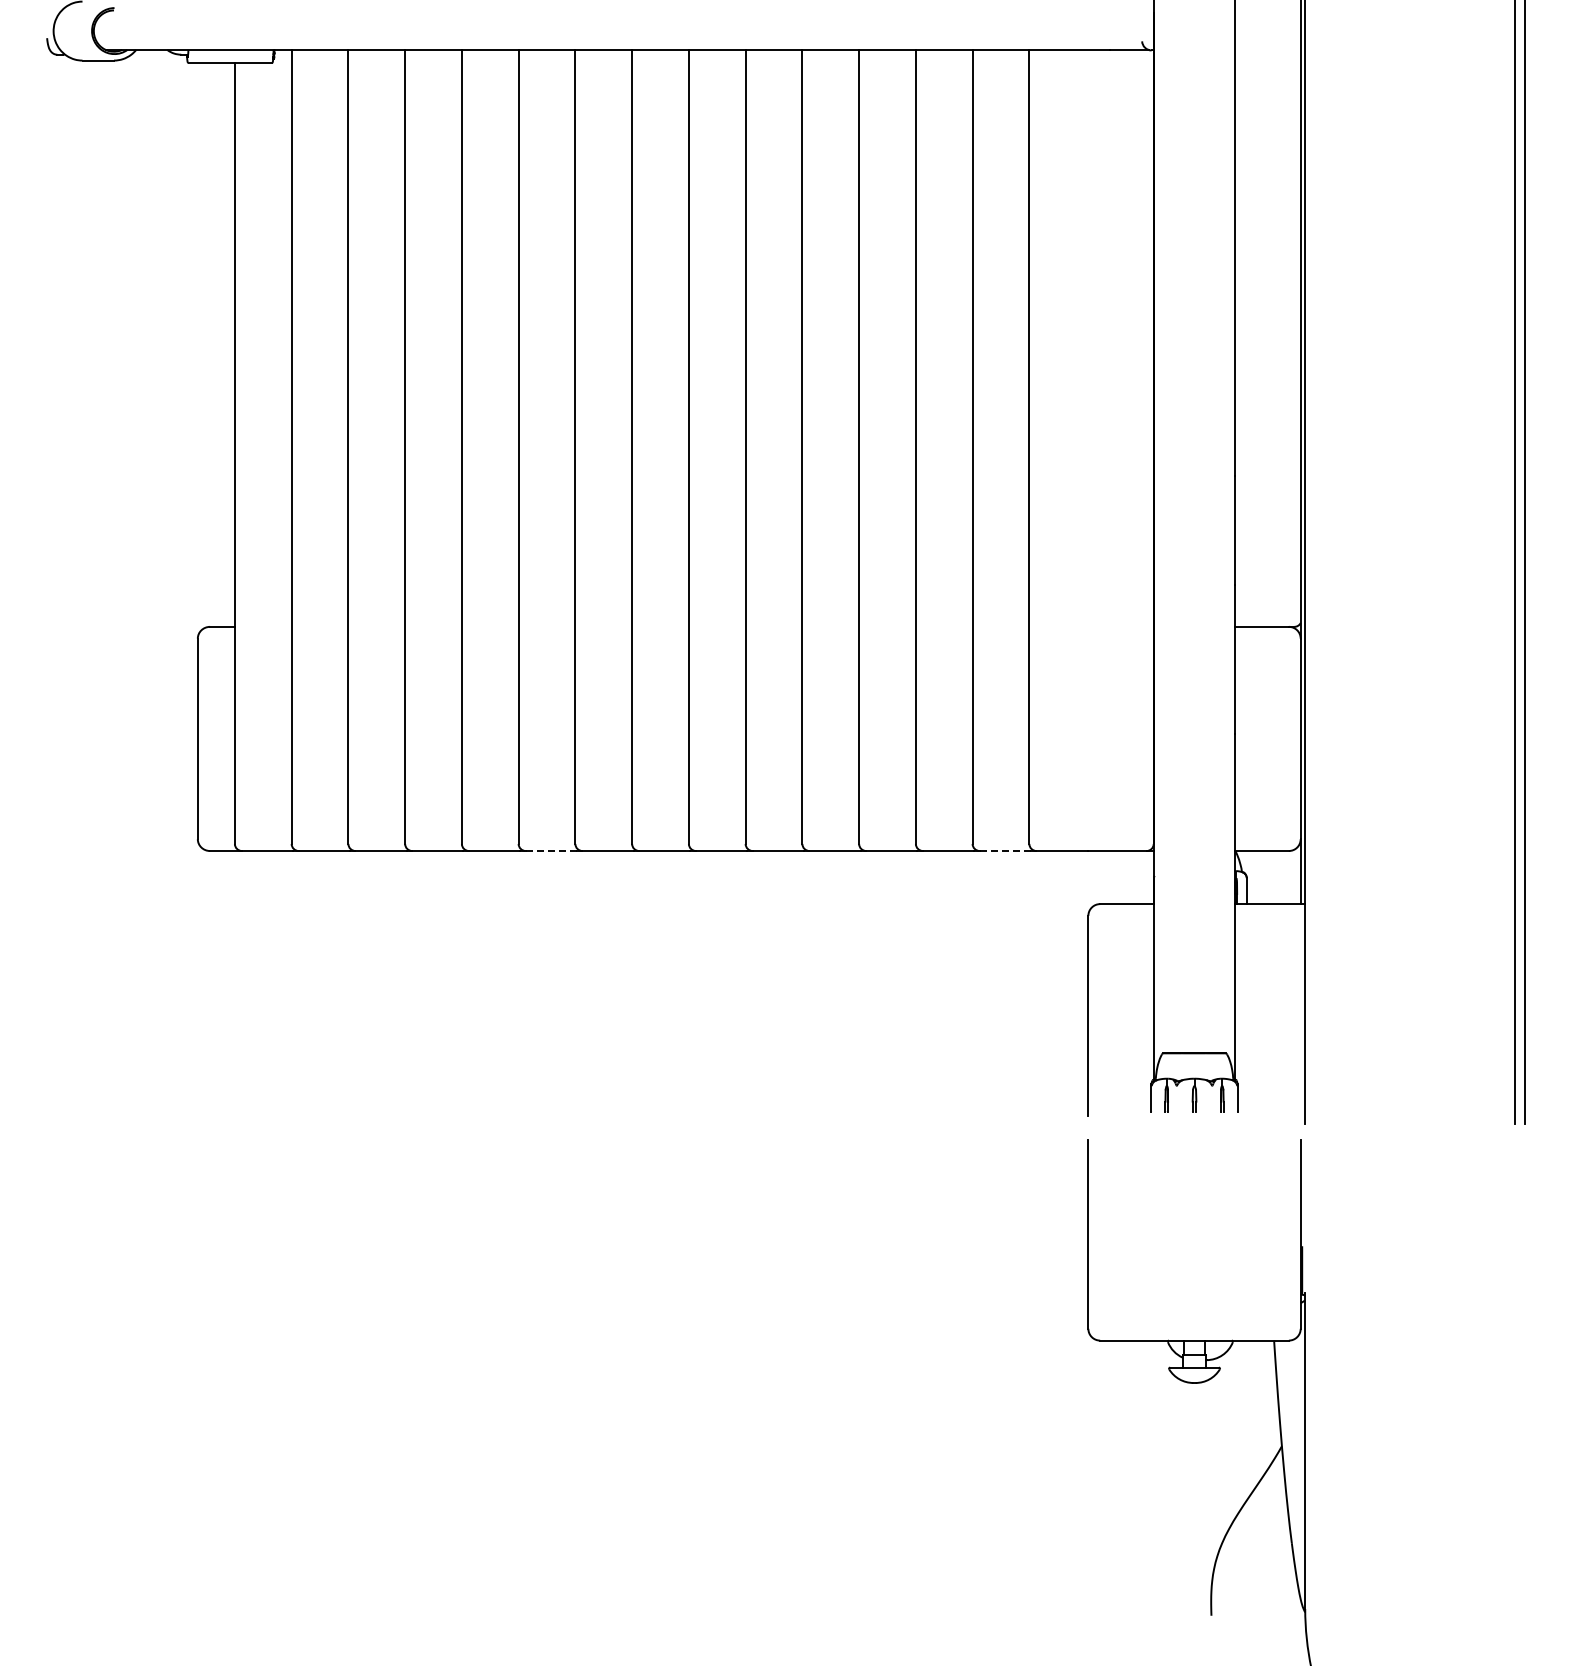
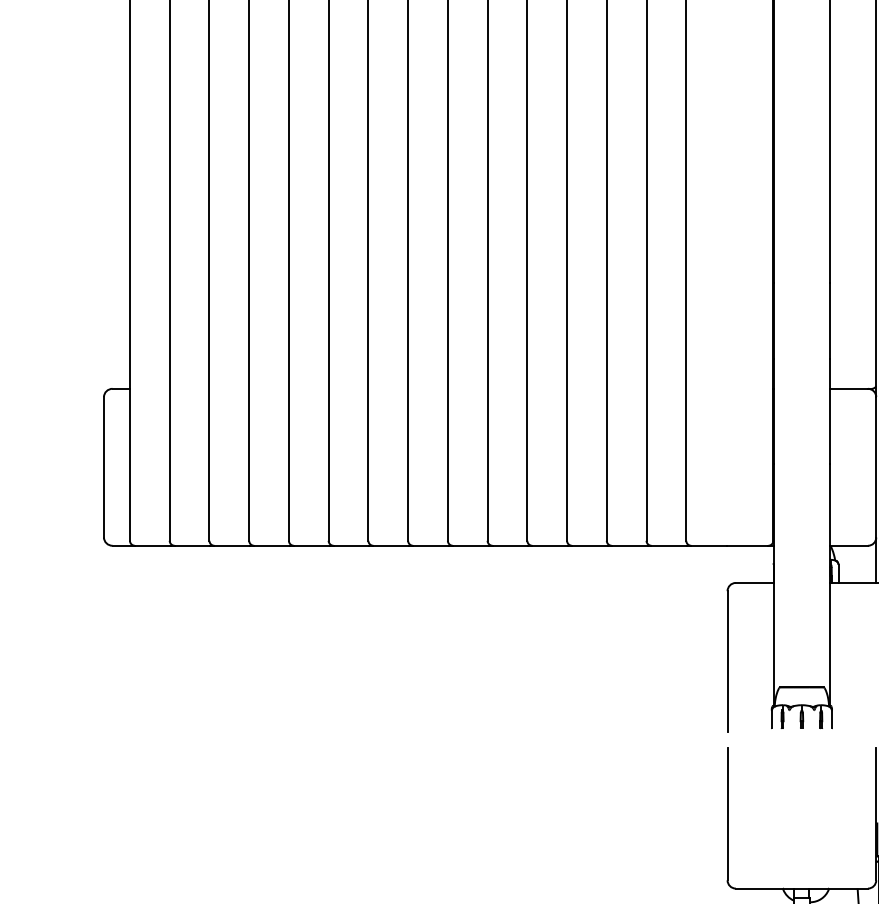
line: (551, 851) -> (351, 546), dashed -> solid
line: (1005, 851) -> (669, 546), dashed -> solid

